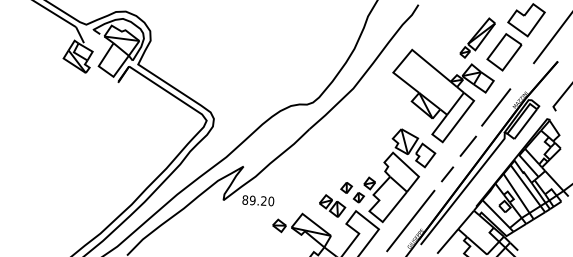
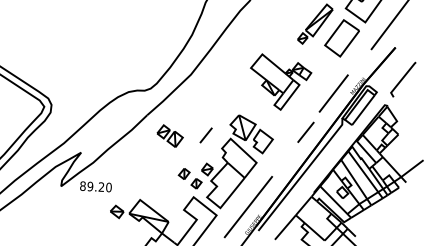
part: (443, 95) -> (281, 81), size x0.6
line: (447, 174) -> (206, 135), moved
part: (332, 205) -> (170, 135), moved

